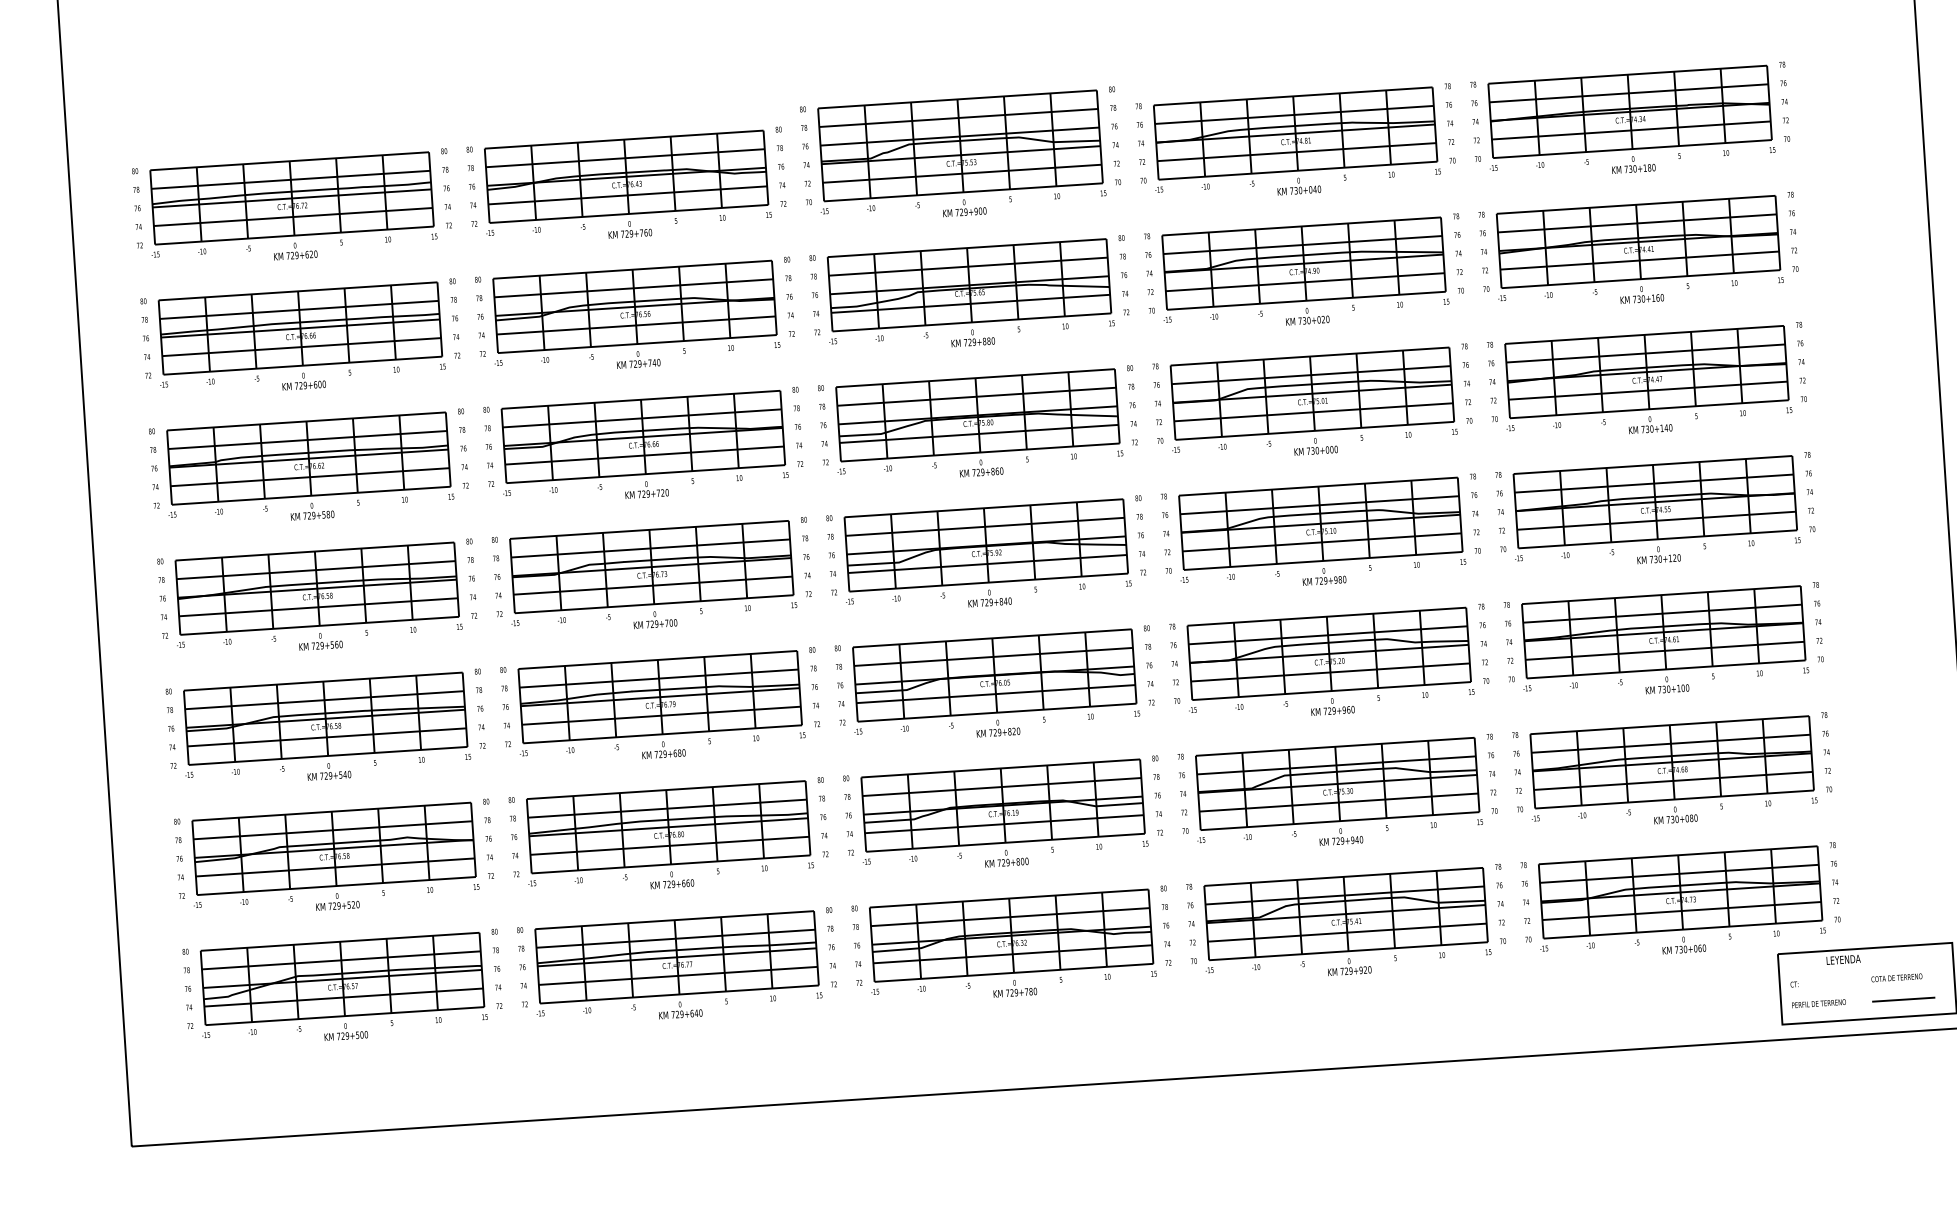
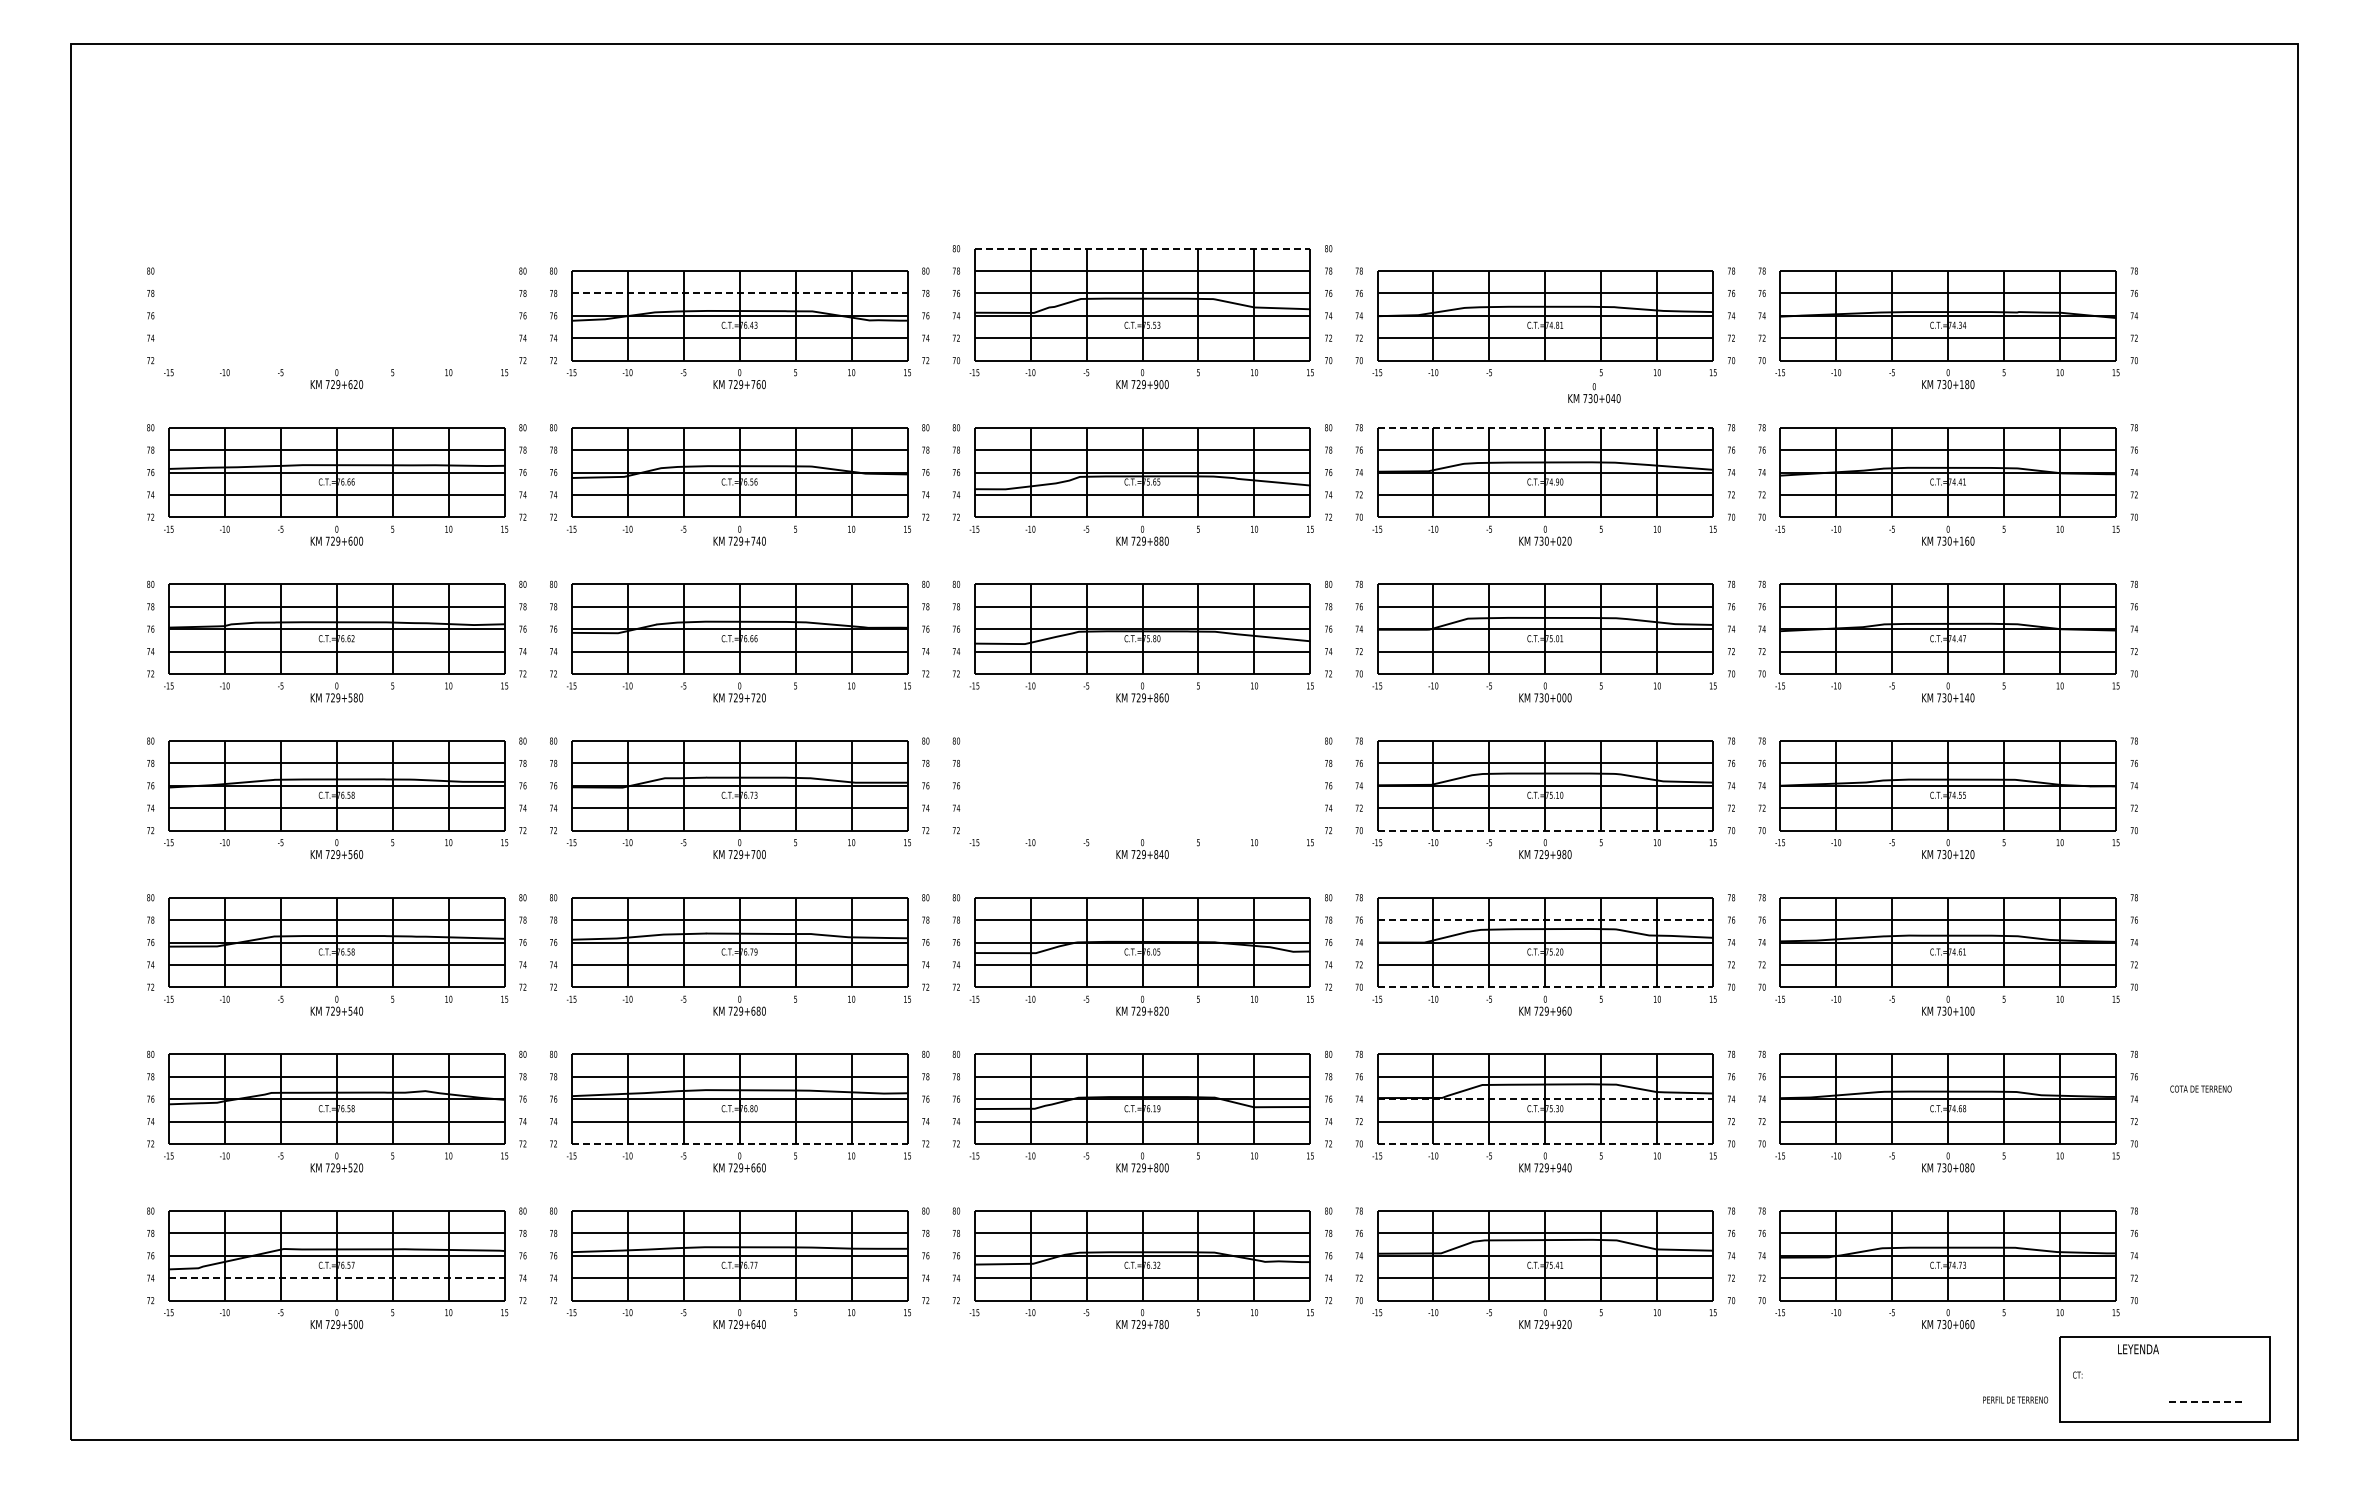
line: (957, 99) -> (1142, 248), solid -> dashed
line: (625, 158) -> (739, 293), solid -> dashed
text: (1299, 186) -> (1594, 393), moved
part: (291, 198) -> (336, 315), removed
line: (1301, 226) -> (1545, 427), solid -> dashed
part: (986, 545) -> (1142, 785), removed
line: (1323, 560) -> (1545, 830), solid -> dashed
line: (1328, 635) -> (1545, 920), solid -> dashed
line: (1331, 691) -> (1545, 987), solid -> dashed
line: (1337, 784) -> (1545, 1099), solid -> dashed
line: (1340, 820) -> (1545, 1143), solid -> dashed
line: (670, 864) -> (739, 1143), solid -> dashed
text: (1896, 977) -> (2200, 1088), moved
line: (343, 997) -> (336, 1278), solid -> dashed
line: (1904, 999) -> (2208, 1401), solid -> dashed
text: (1818, 1003) -> (2015, 1399), moved

